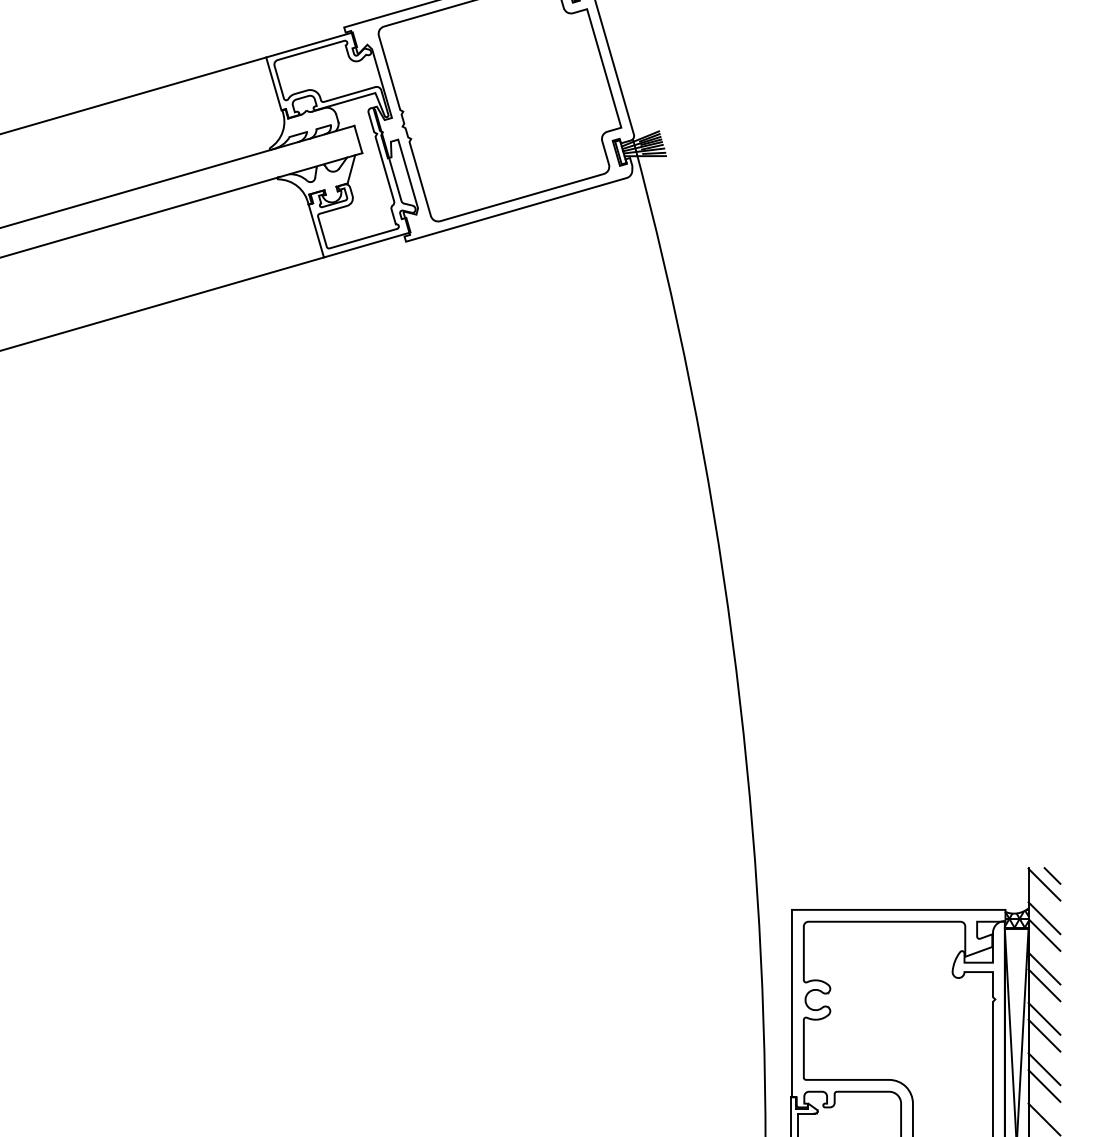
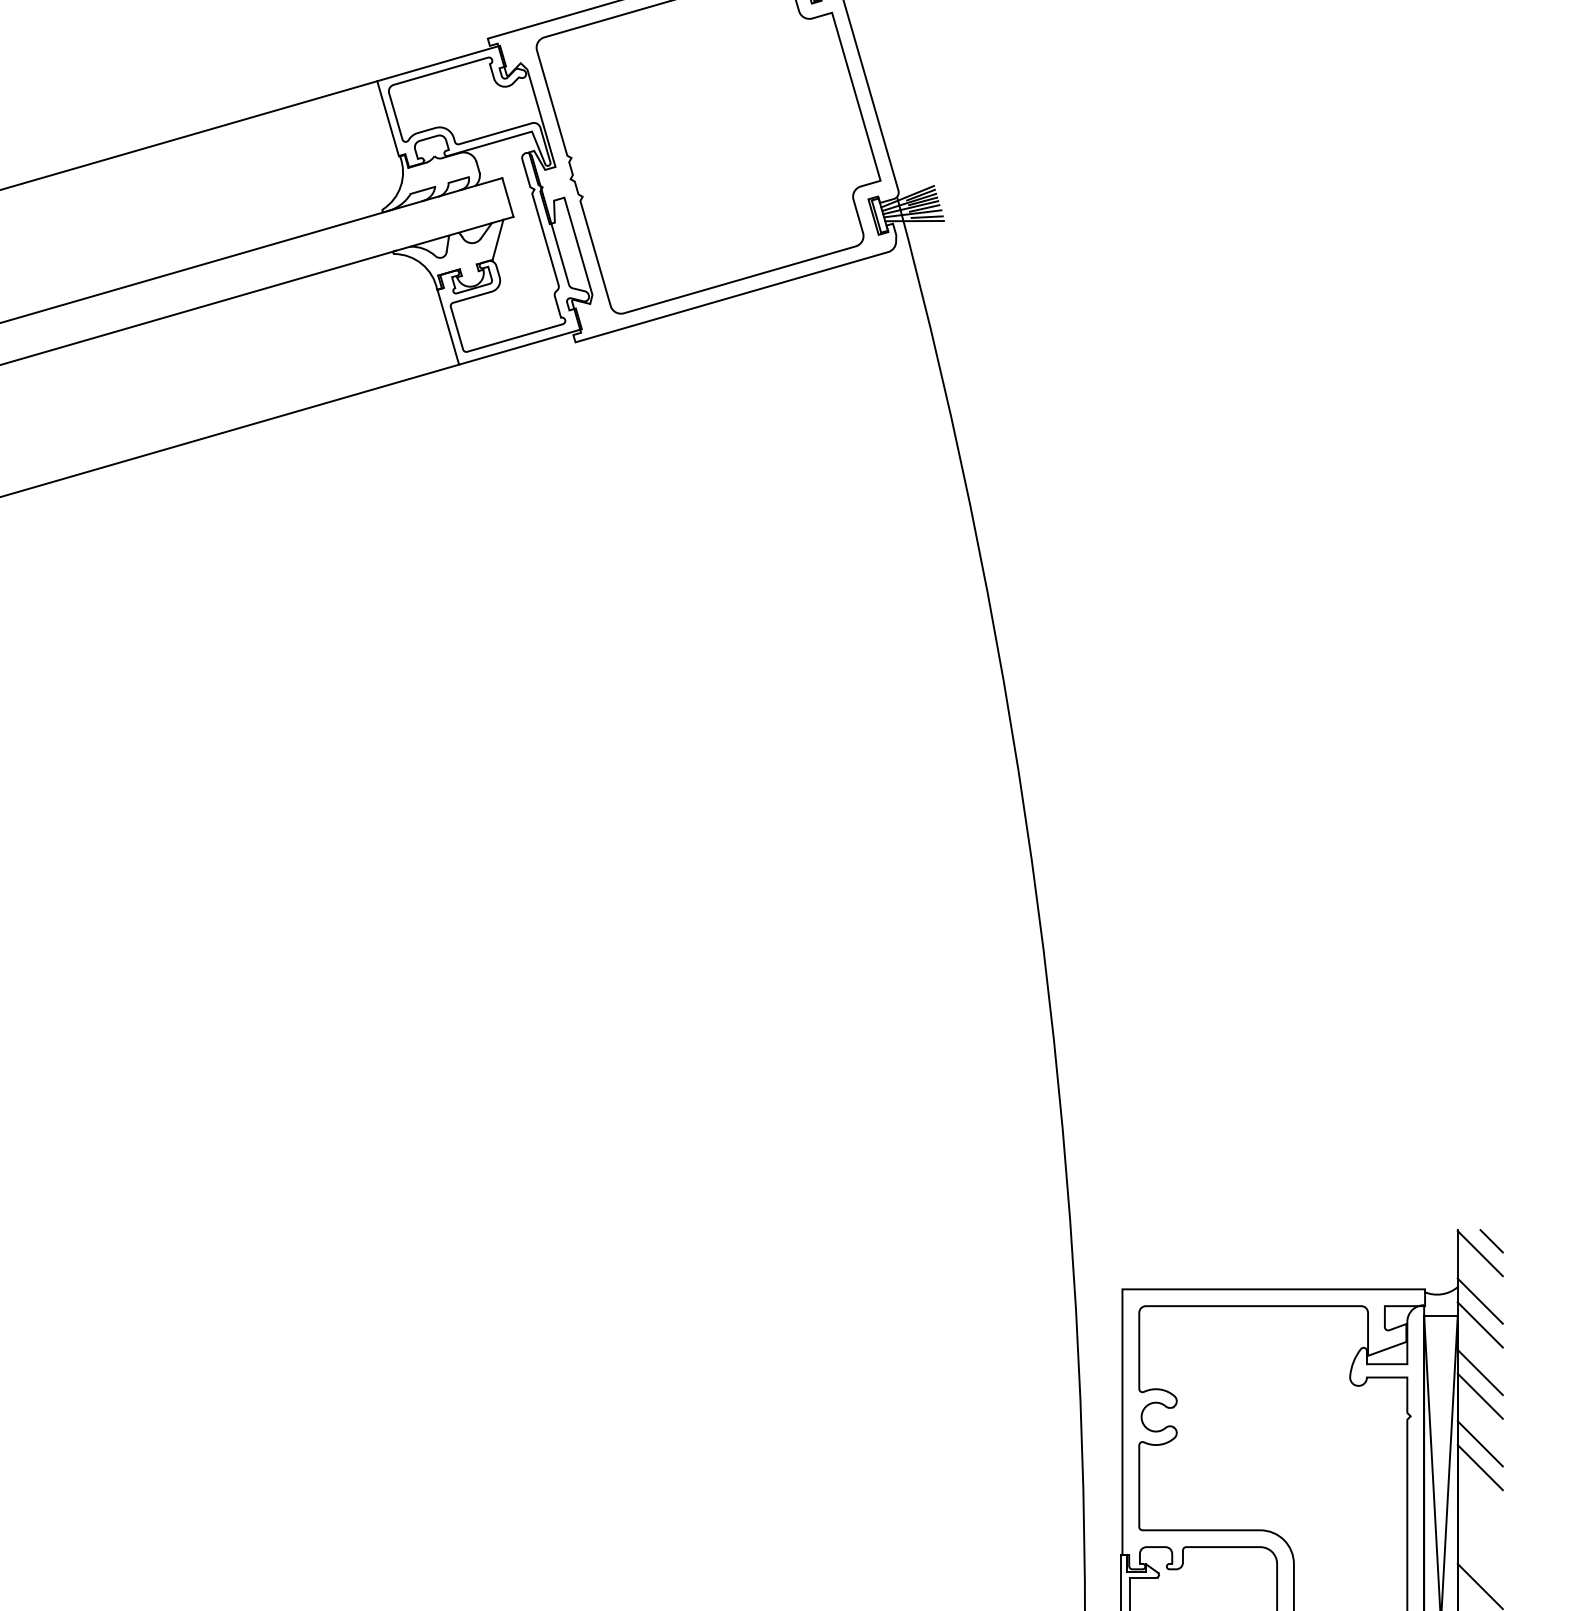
hatch: (1016, 918) -> (1440, 1301), removed
line: (1044, 1069) -> (1480, 1515), removed
line: (1044, 1085) -> (1480, 1538), removed

